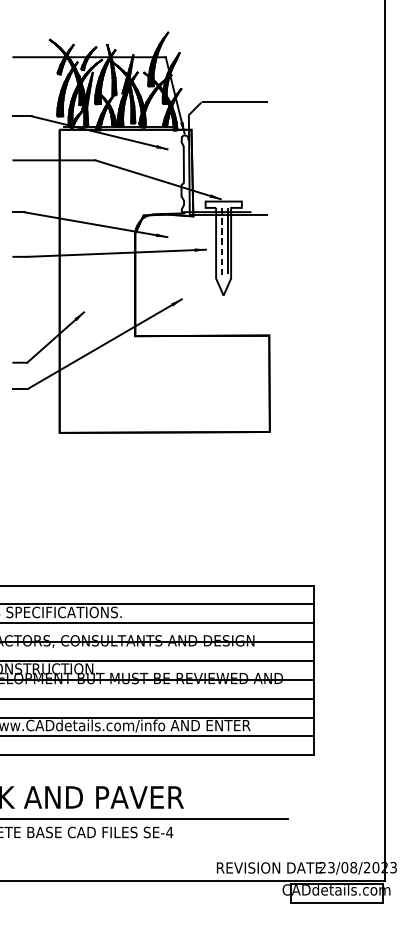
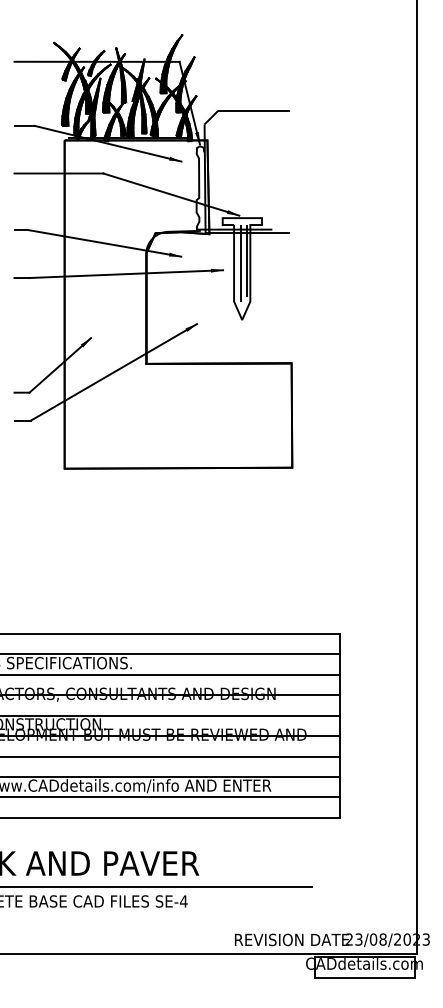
line: (222, 243) -> (240, 263), dashed -> solid

